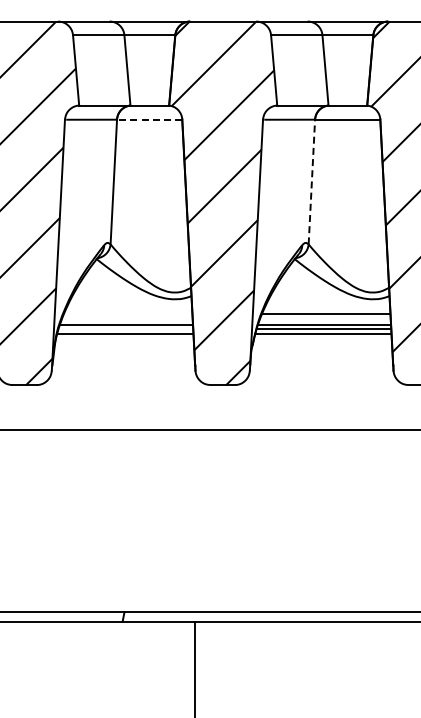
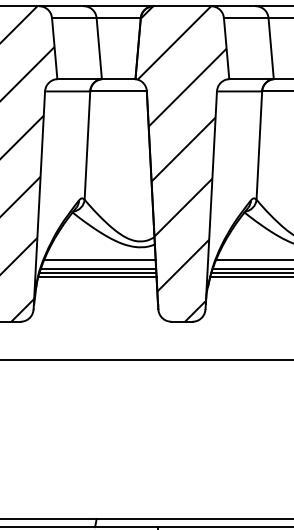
line: (149, 119) -> (118, 91), dashed -> solid
line: (311, 181) -> (259, 145), dashed -> solid
line: (127, 314) -> (99, 260), added
line: (125, 328) -> (97, 272), added

